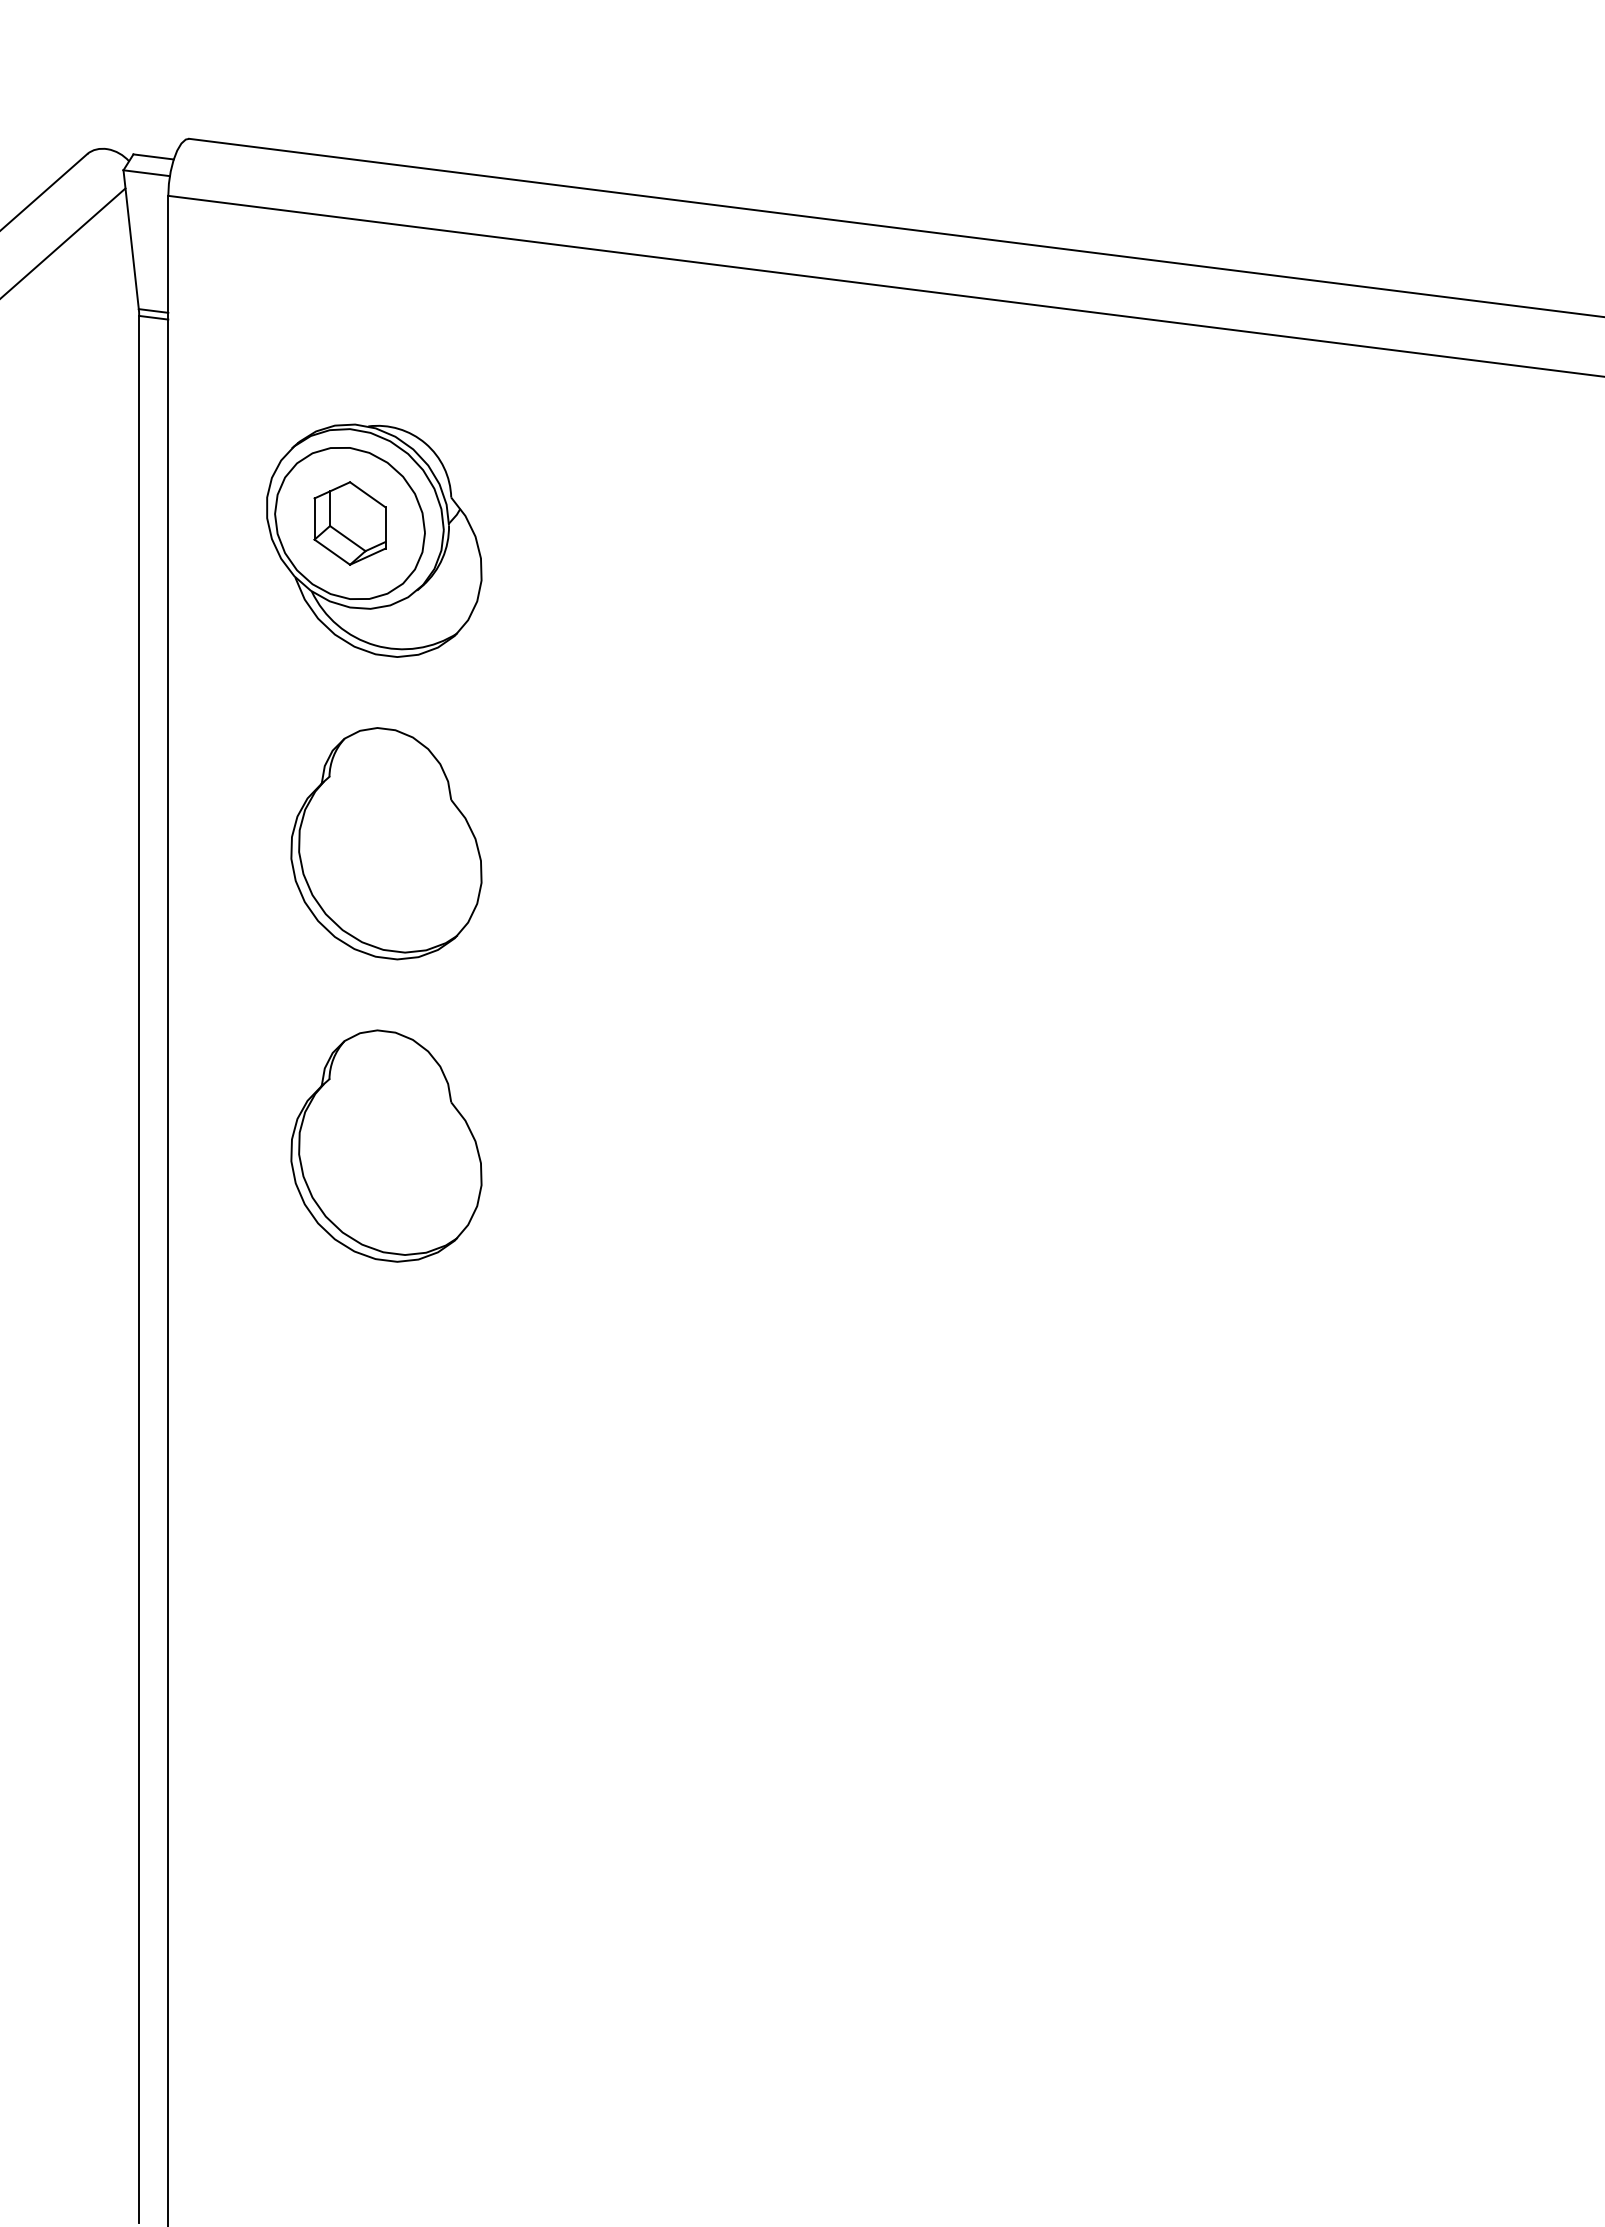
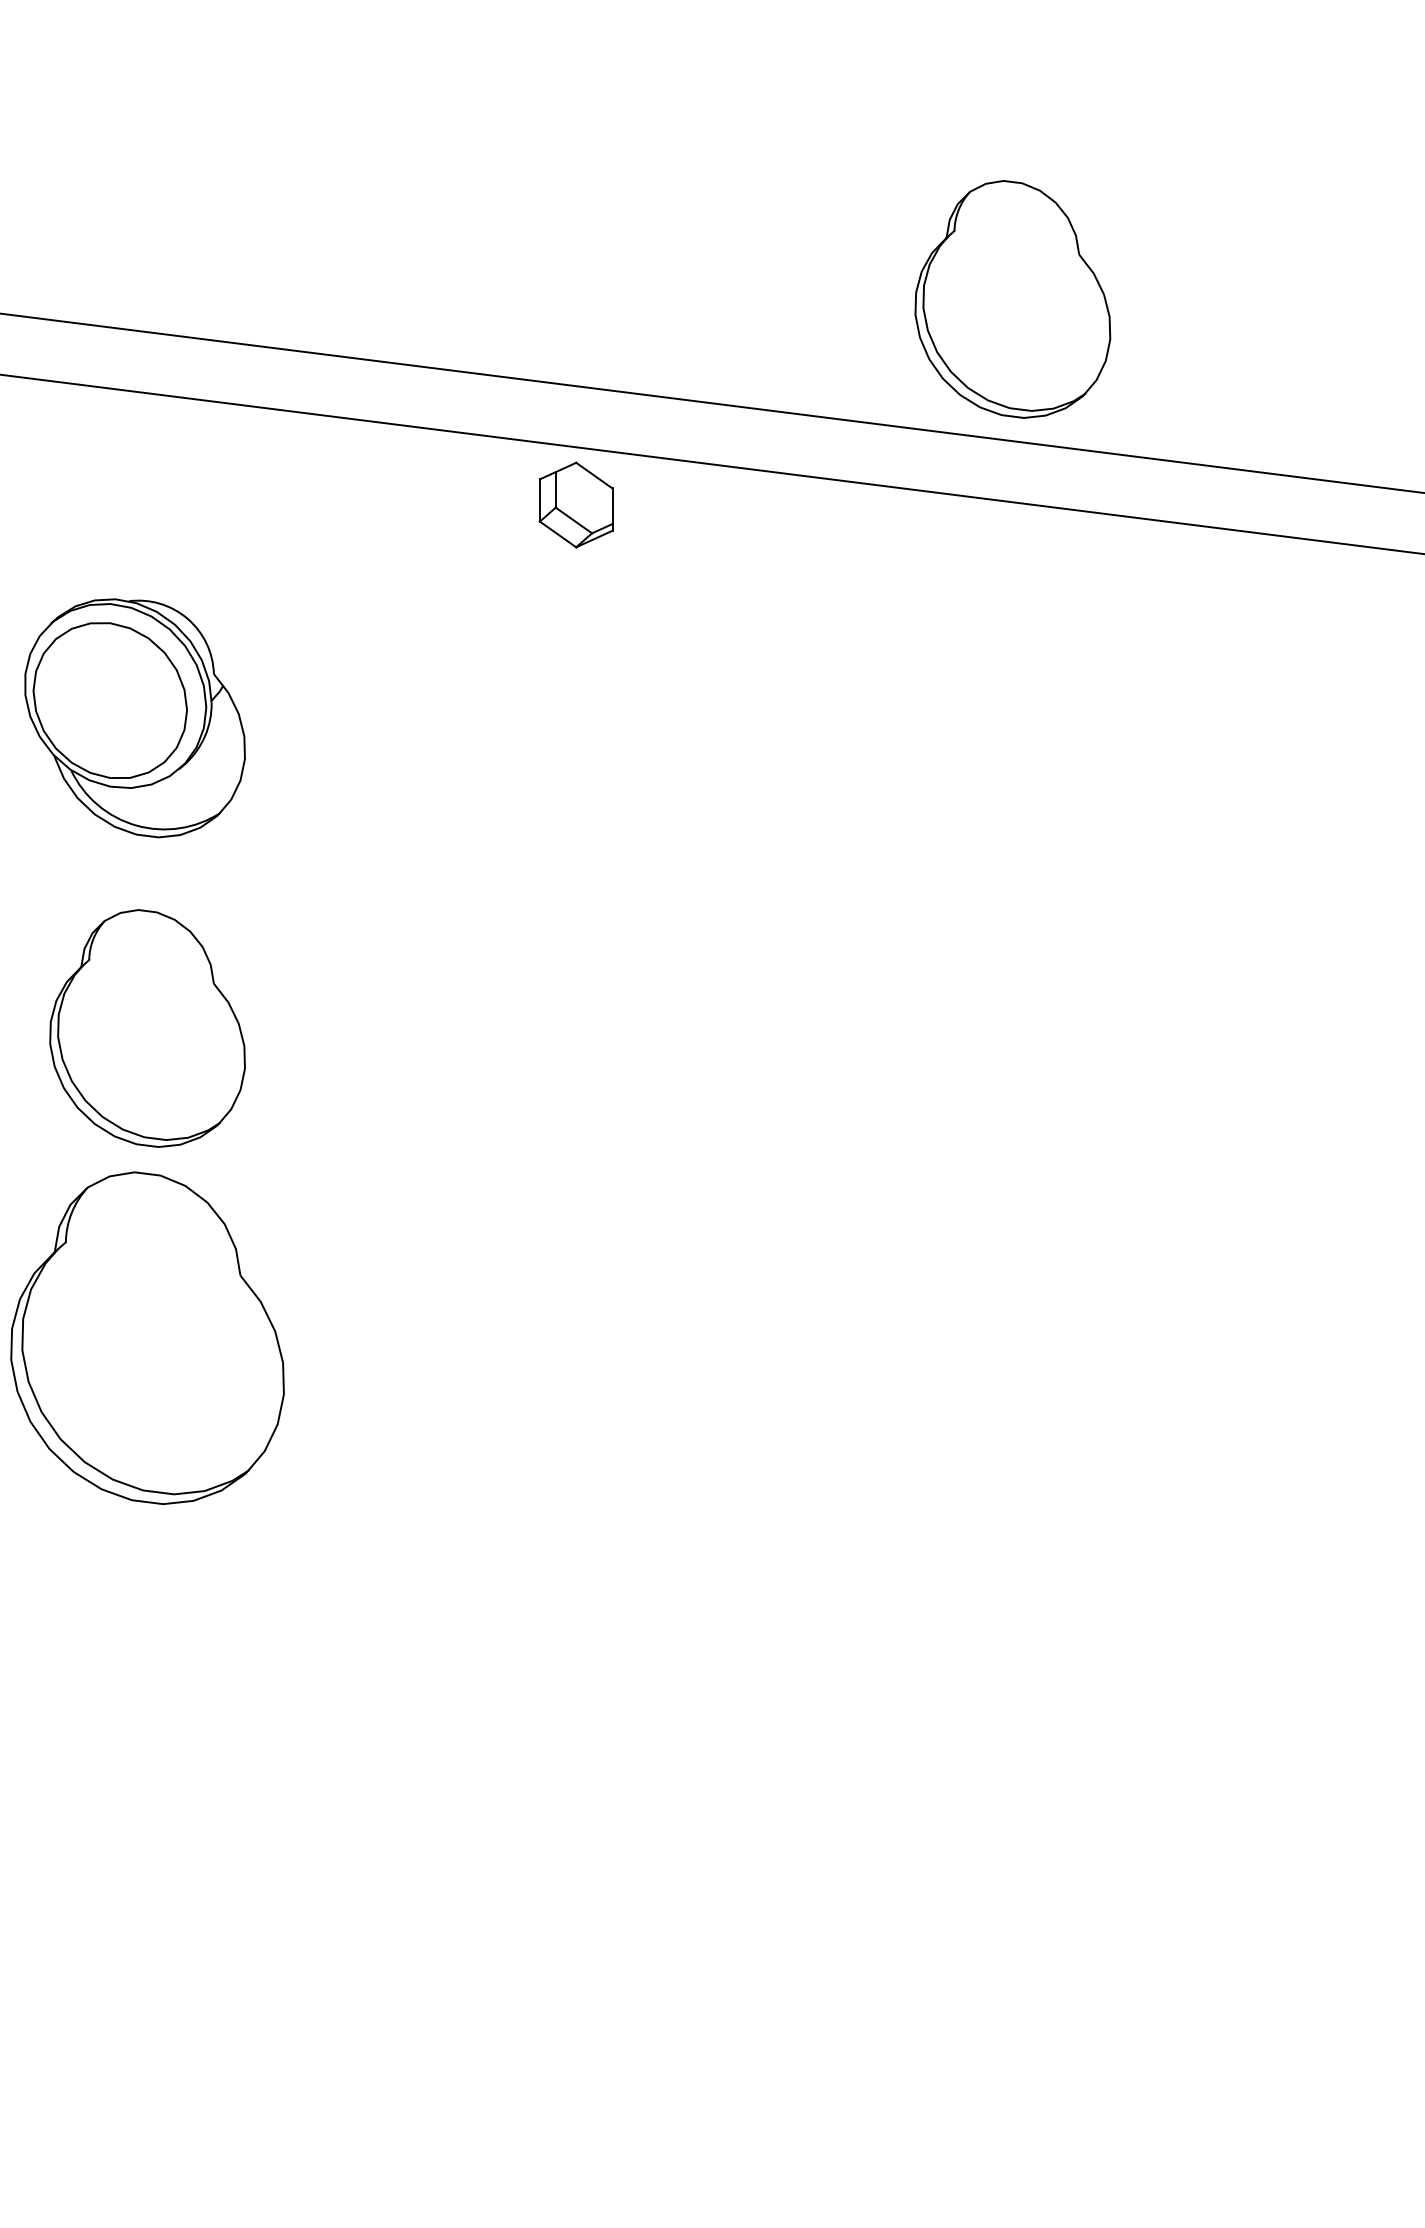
part: (1231, 131) -> (1012, 299), added
part: (349, 523) -> (575, 505), moved
part: (386, 1145) -> (147, 1337), size x1.4

